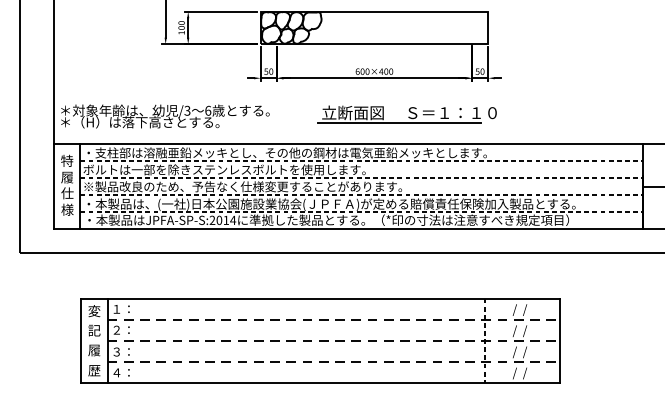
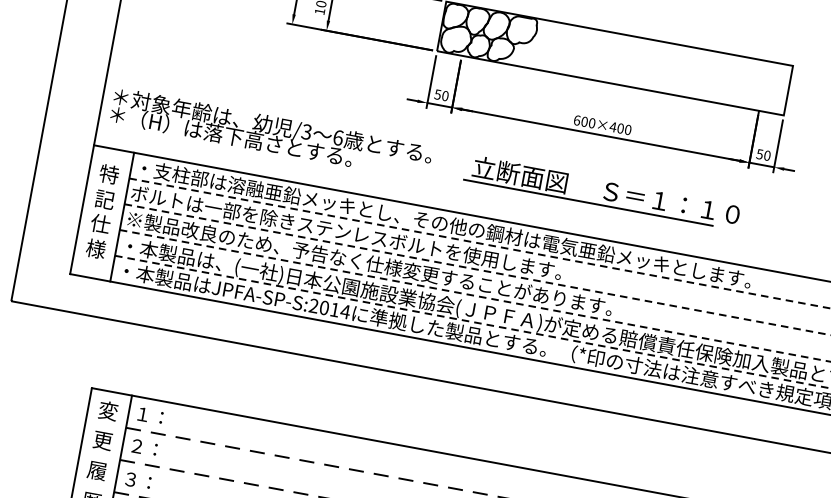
part: (406, 114) -> (601, 192), moved
text: (67, 177) -> (105, 199), 履 -> 記
text: (94, 330) -> (103, 440), 記 -> 更

